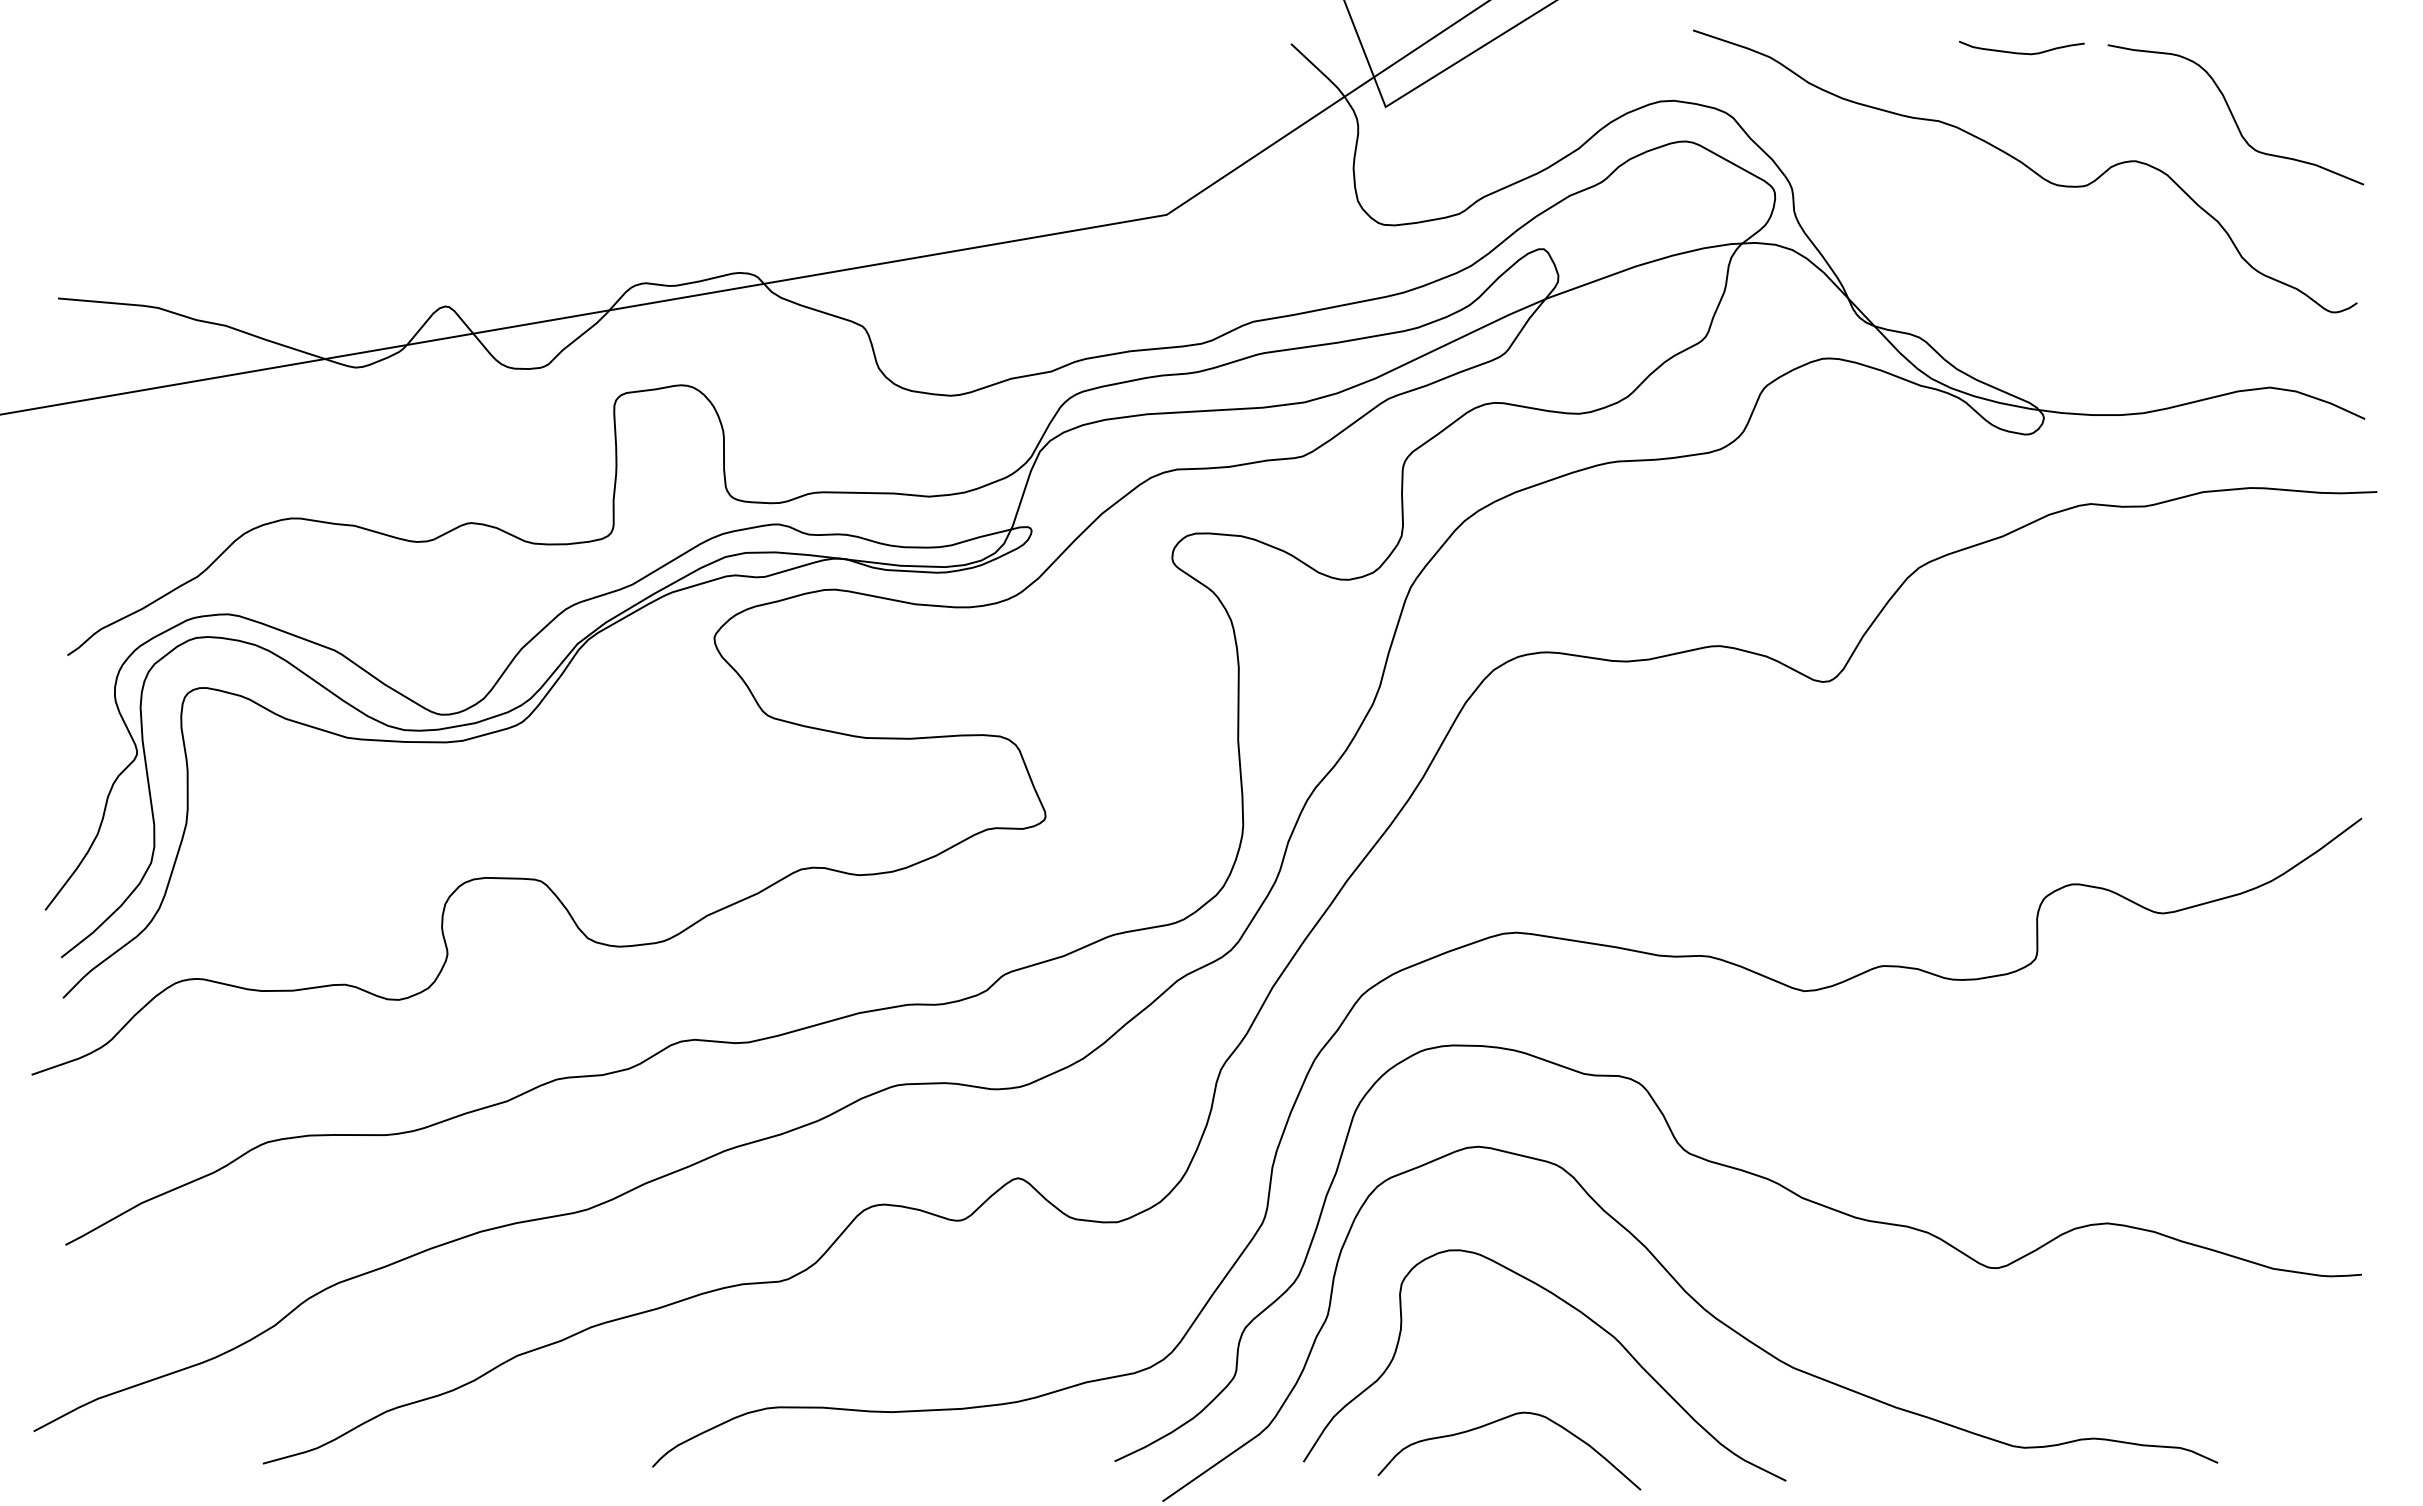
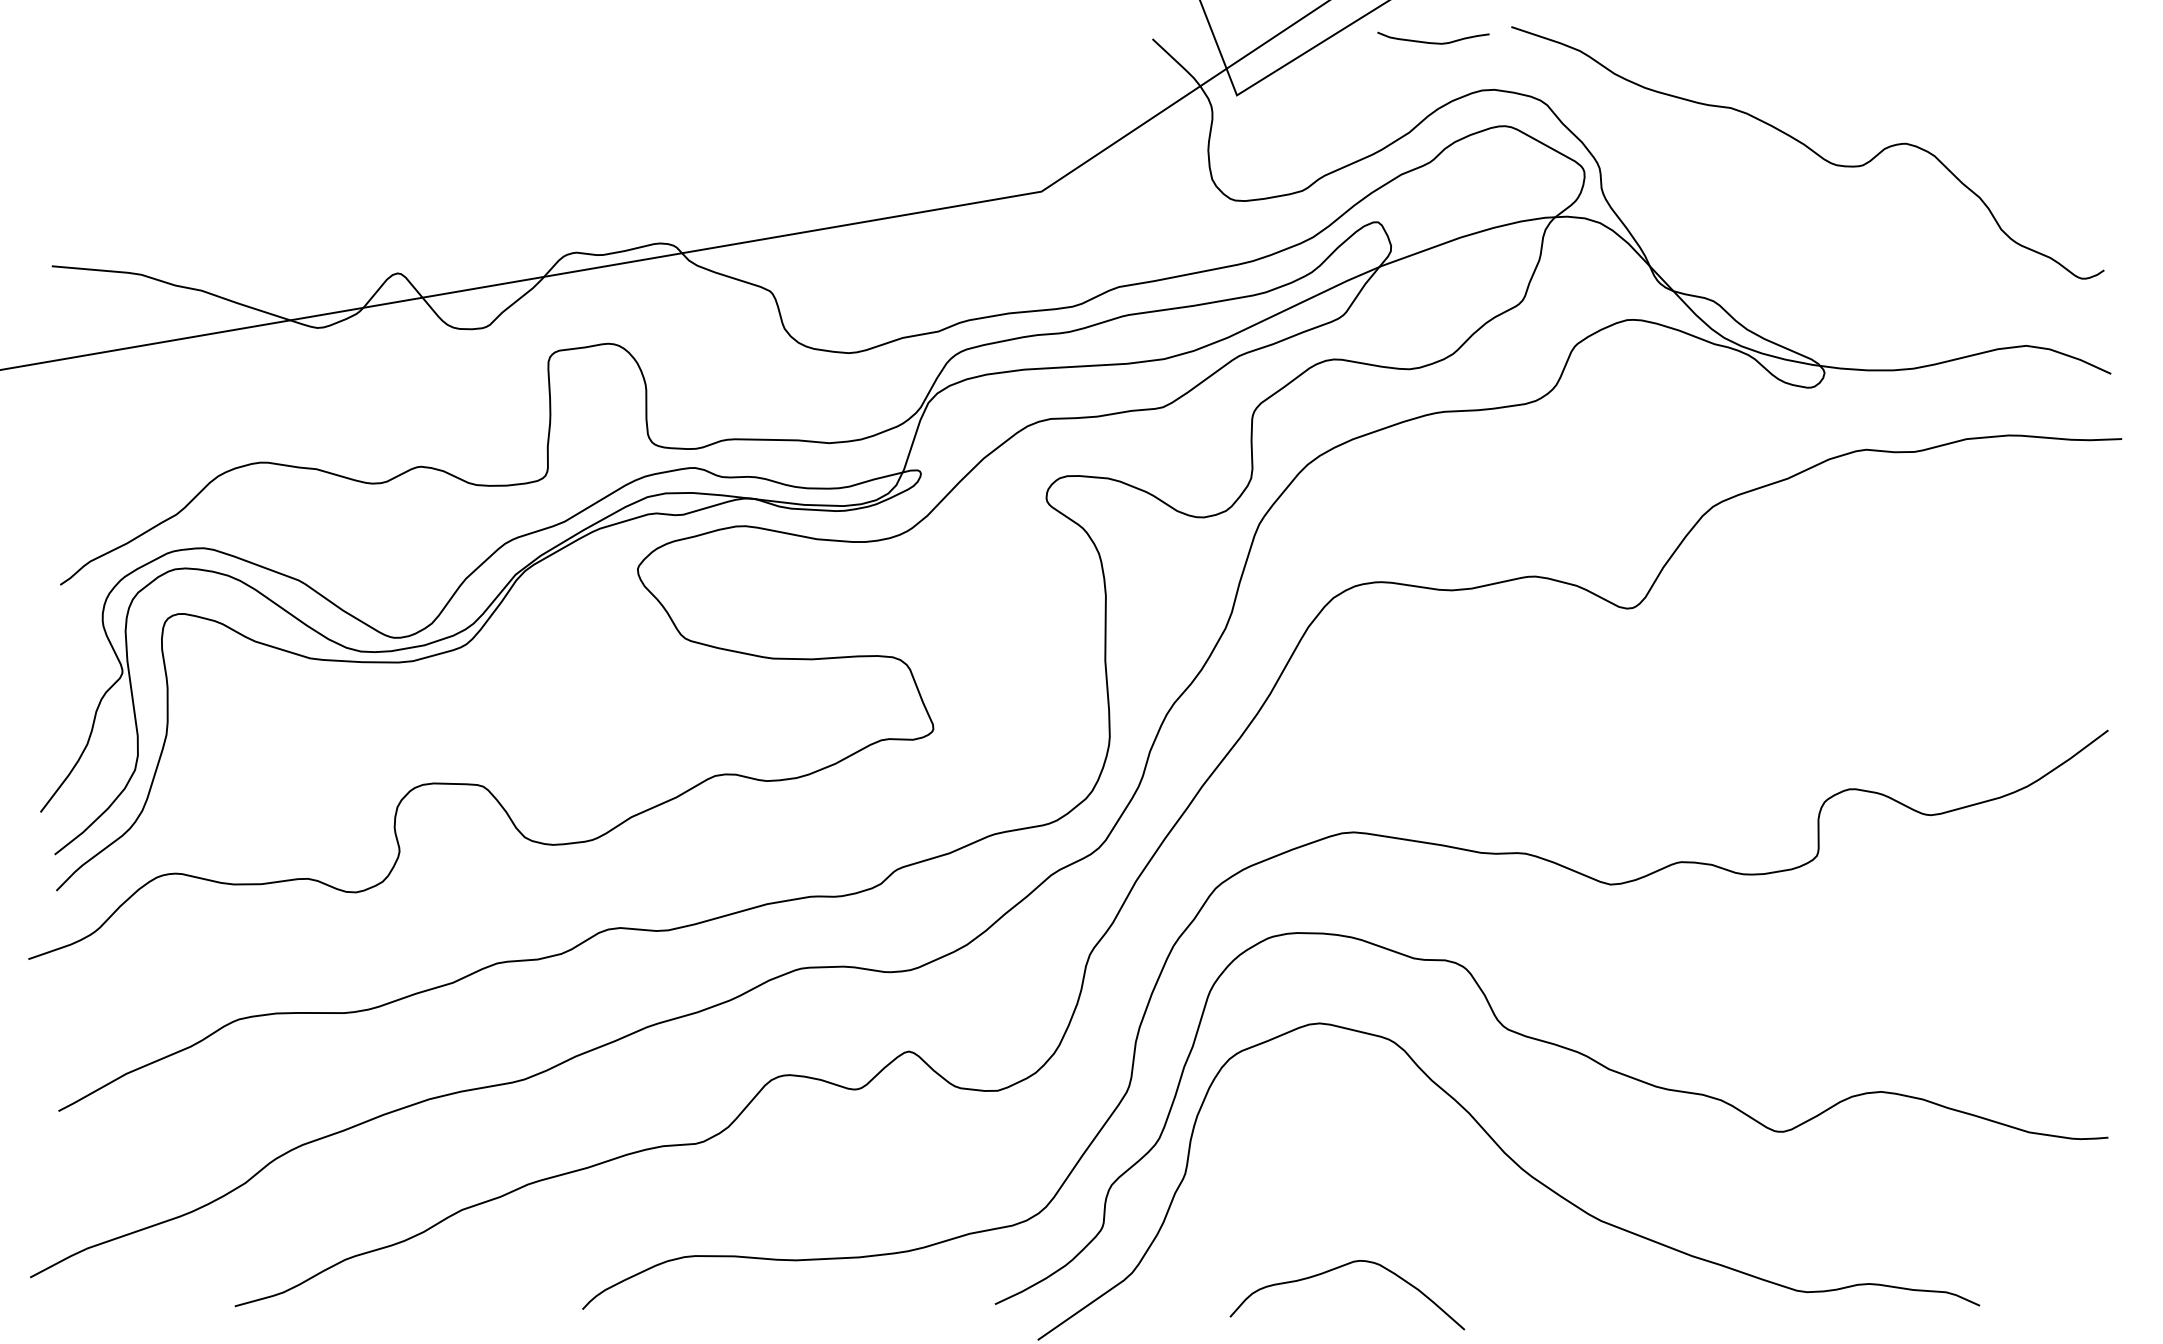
curve: (2021, 52) -> (1433, 42), moved
curve: (2233, 115) -> (1993, 102), removed
curve: (1583, 1315) -> (1413, 1174), removed

